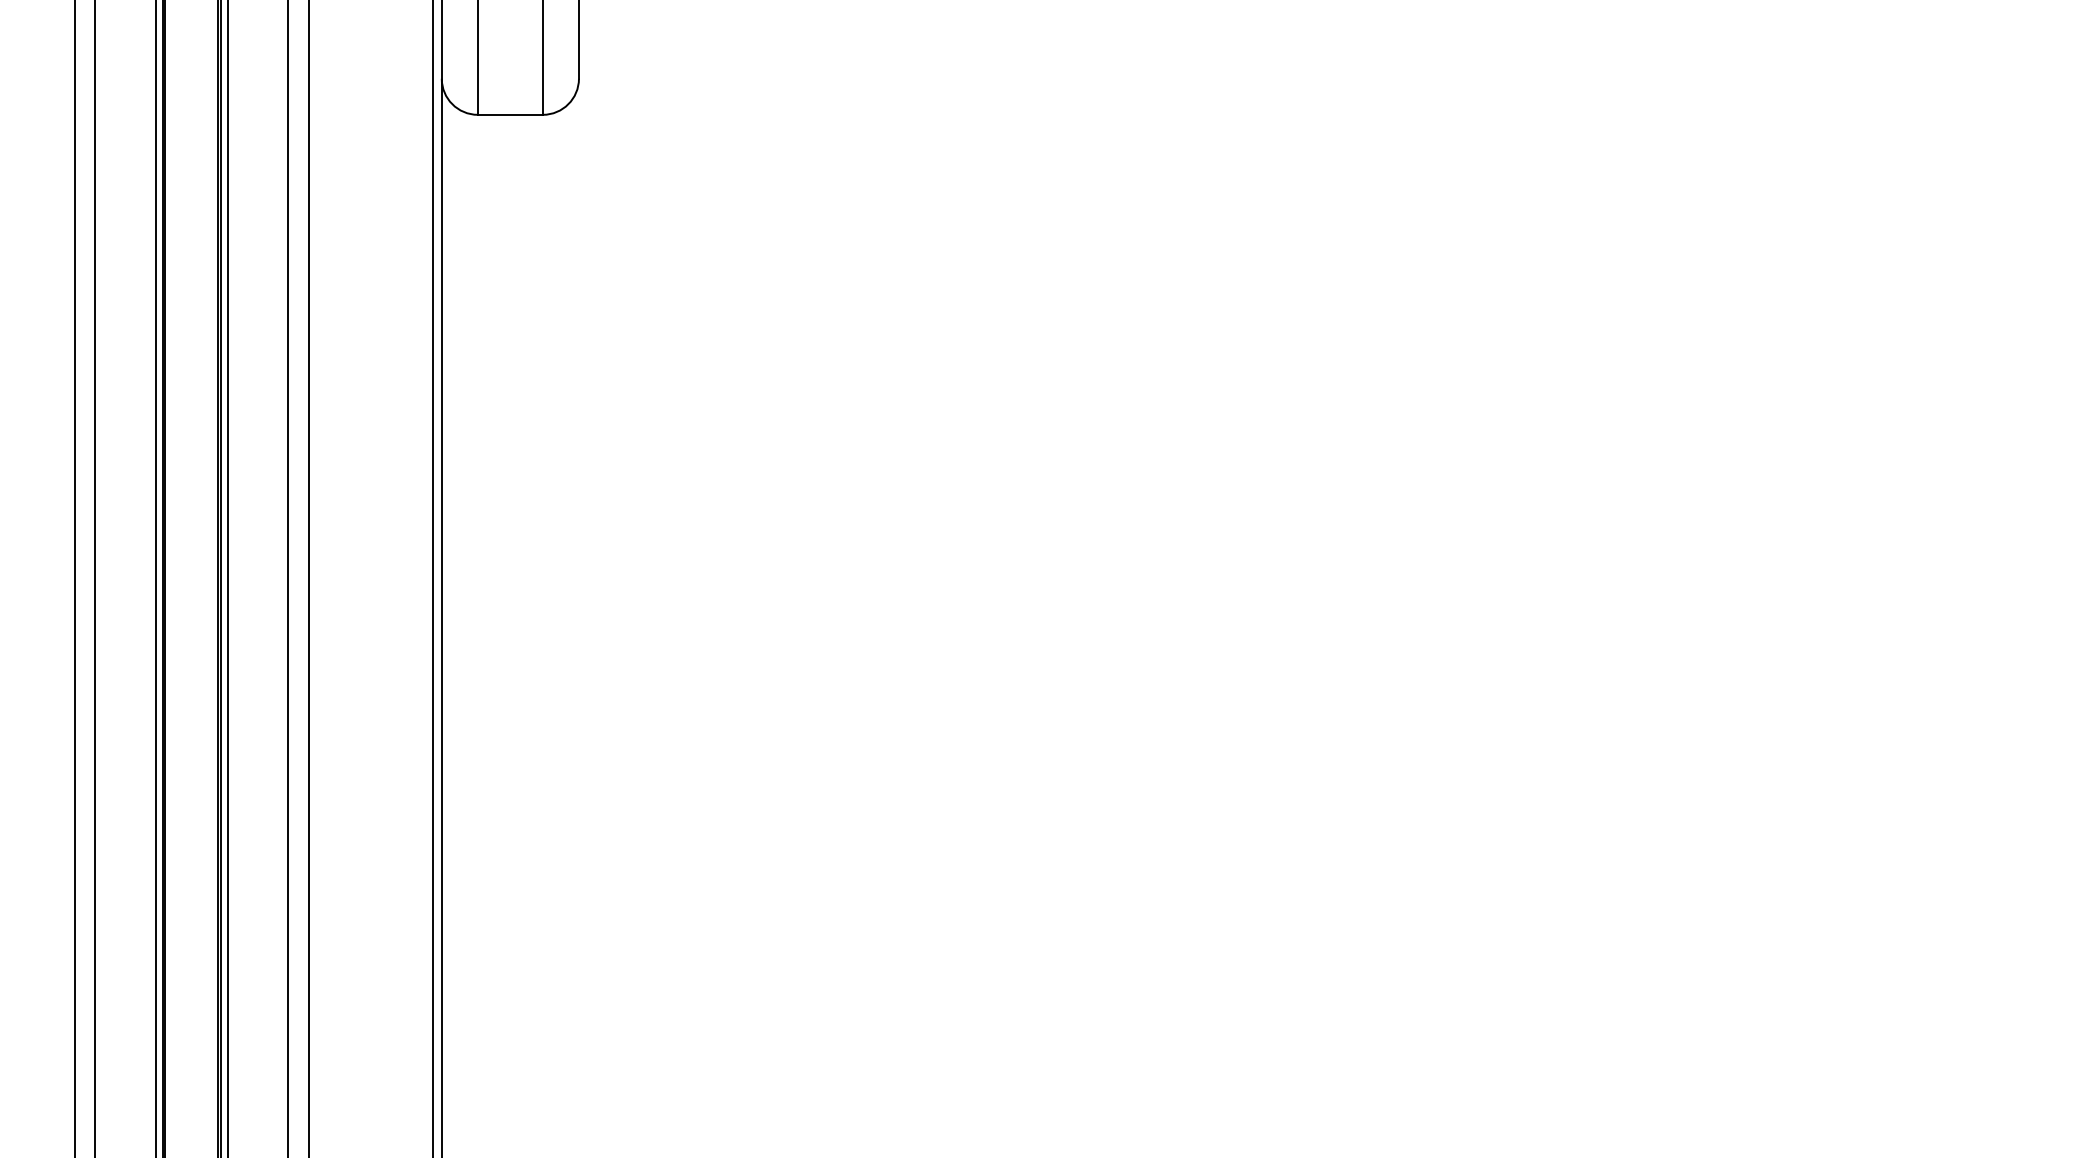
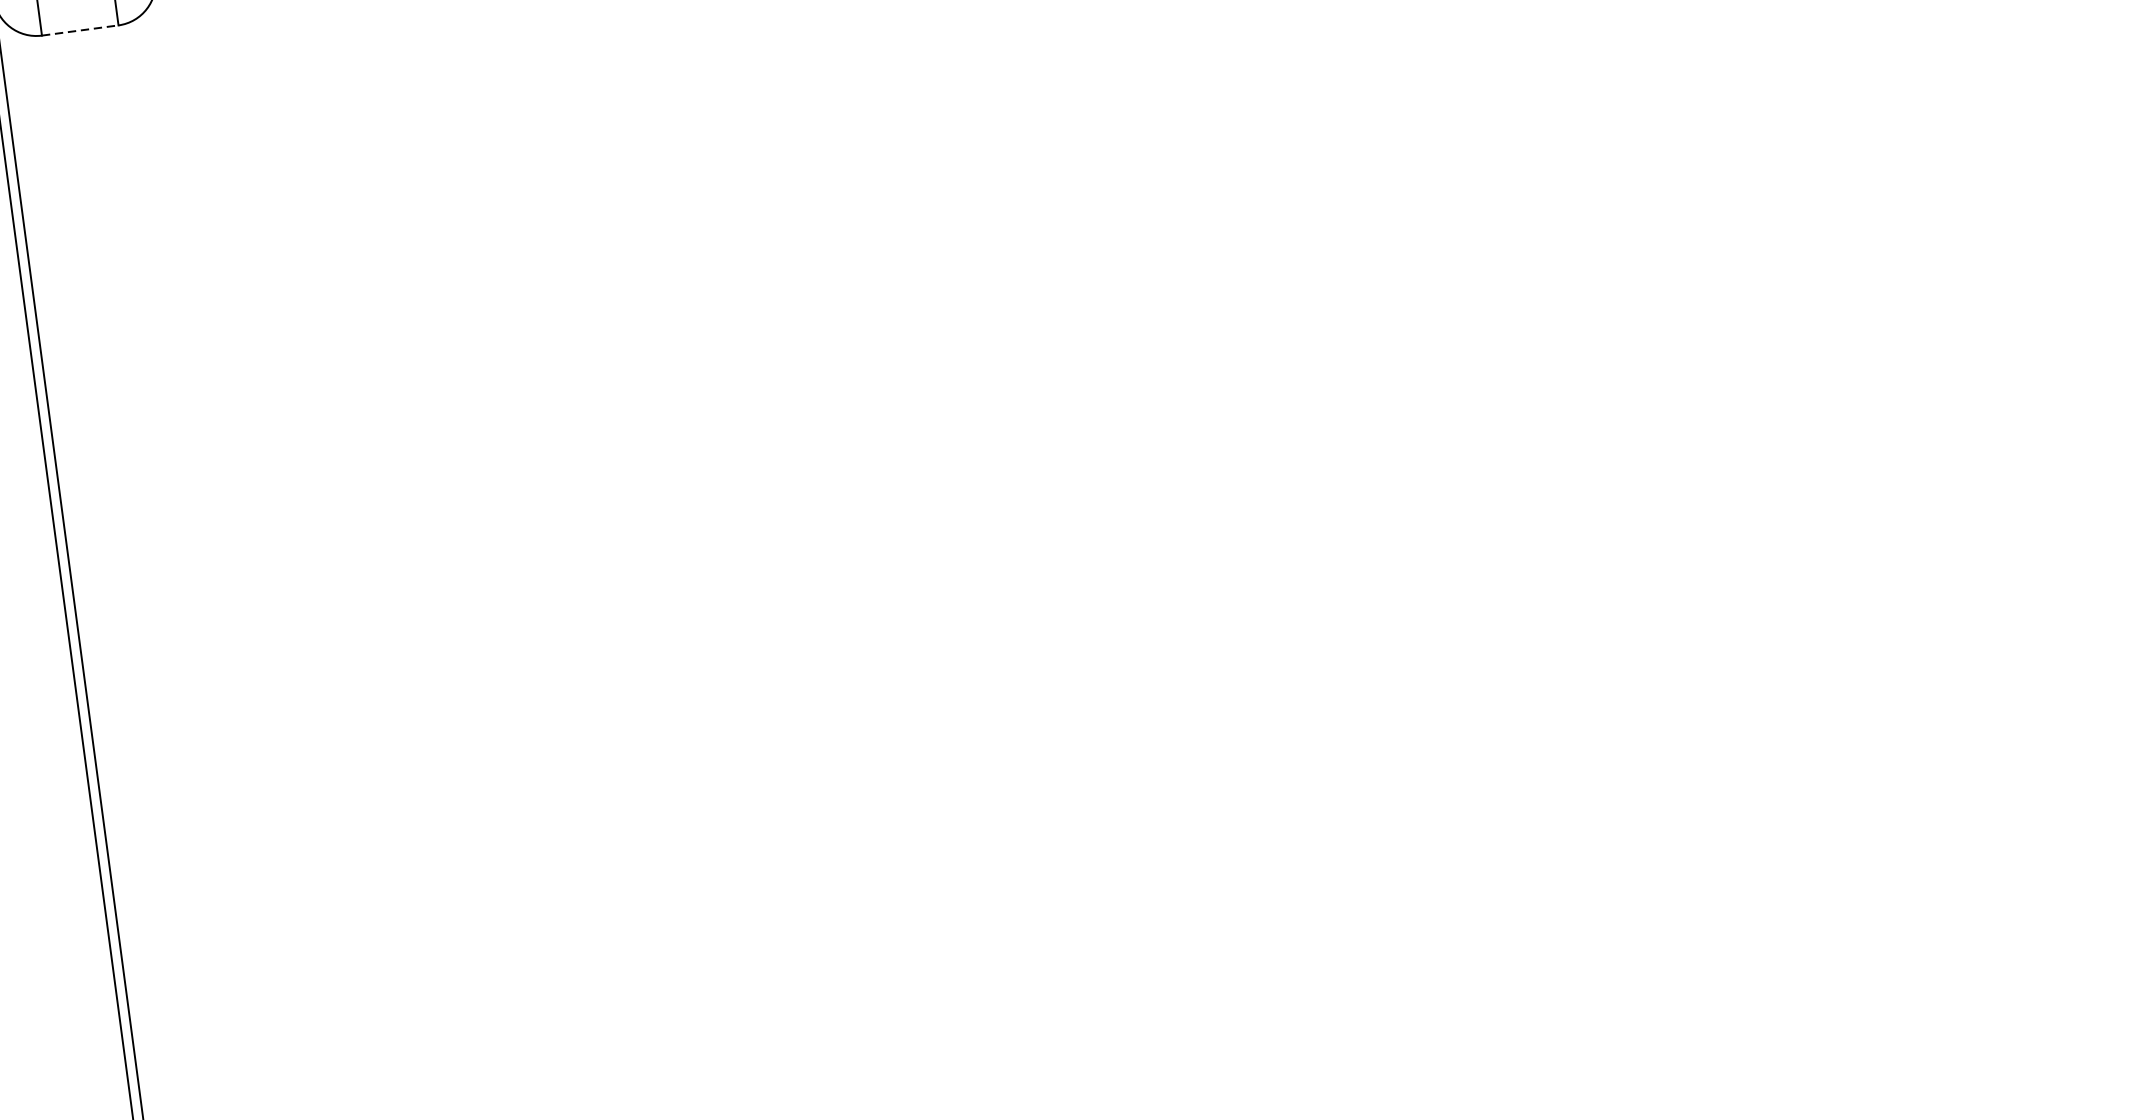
line: (510, 114) -> (80, 30), solid -> dashed

